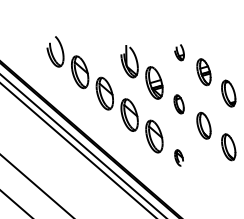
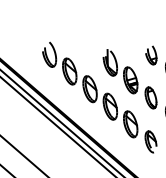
part: (179, 52) -> (151, 55), size x1.43
part: (178, 104) -> (150, 98), size x1.43
part: (178, 157) -> (150, 141), size x1.67

